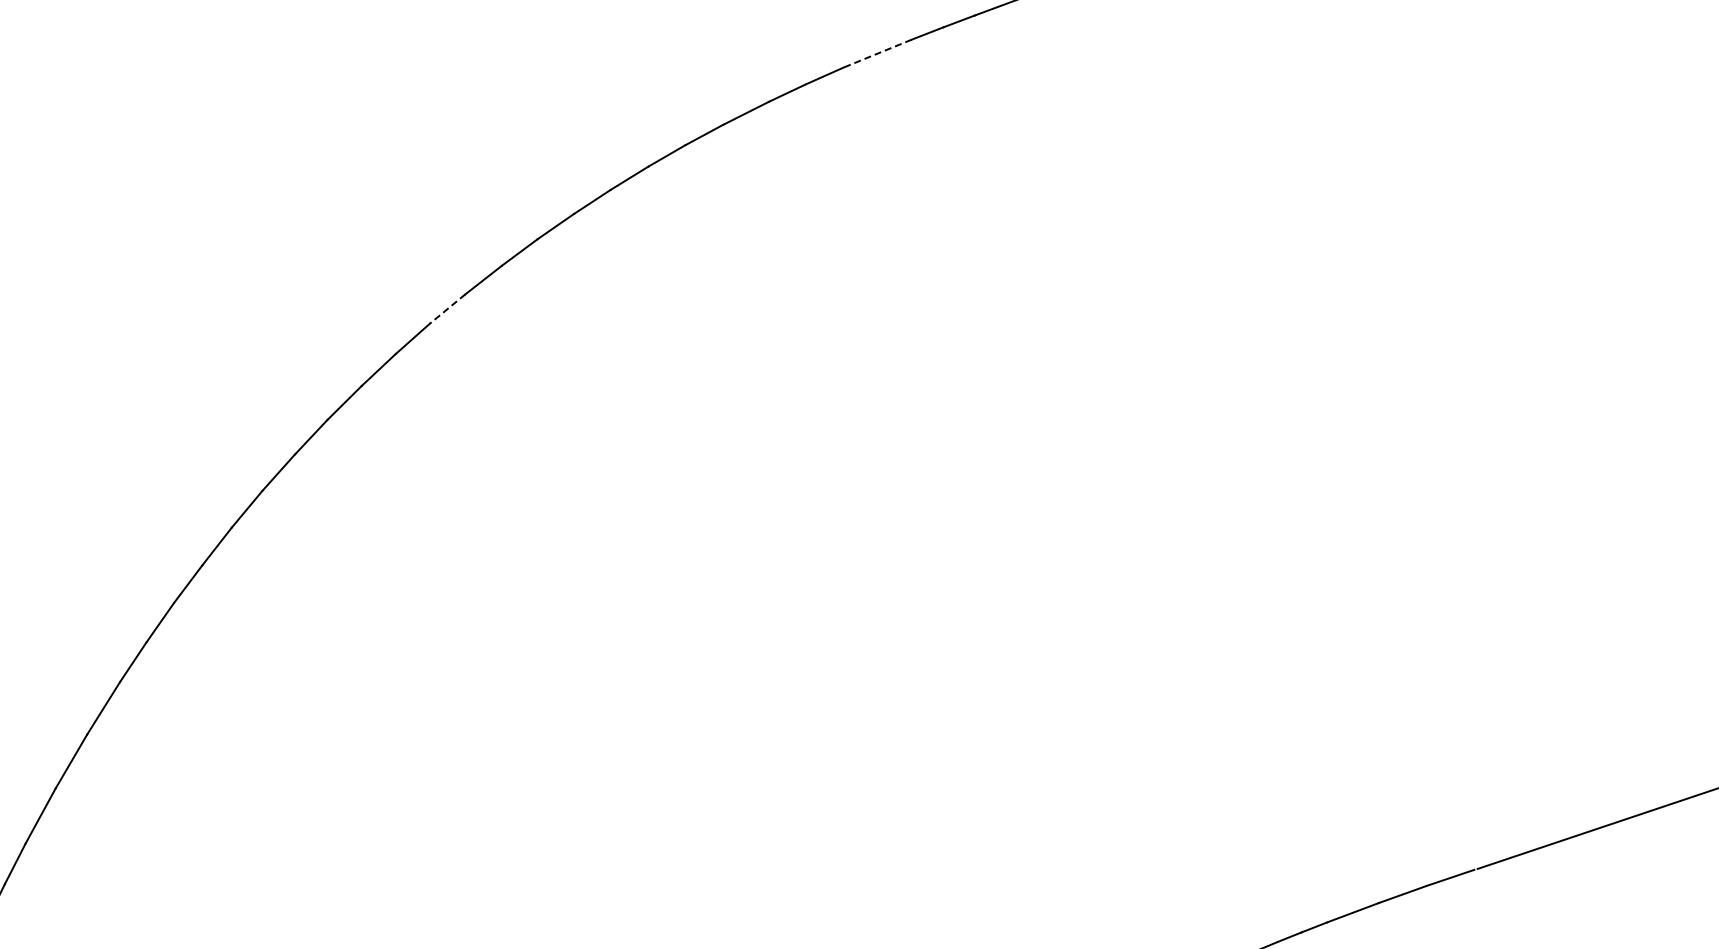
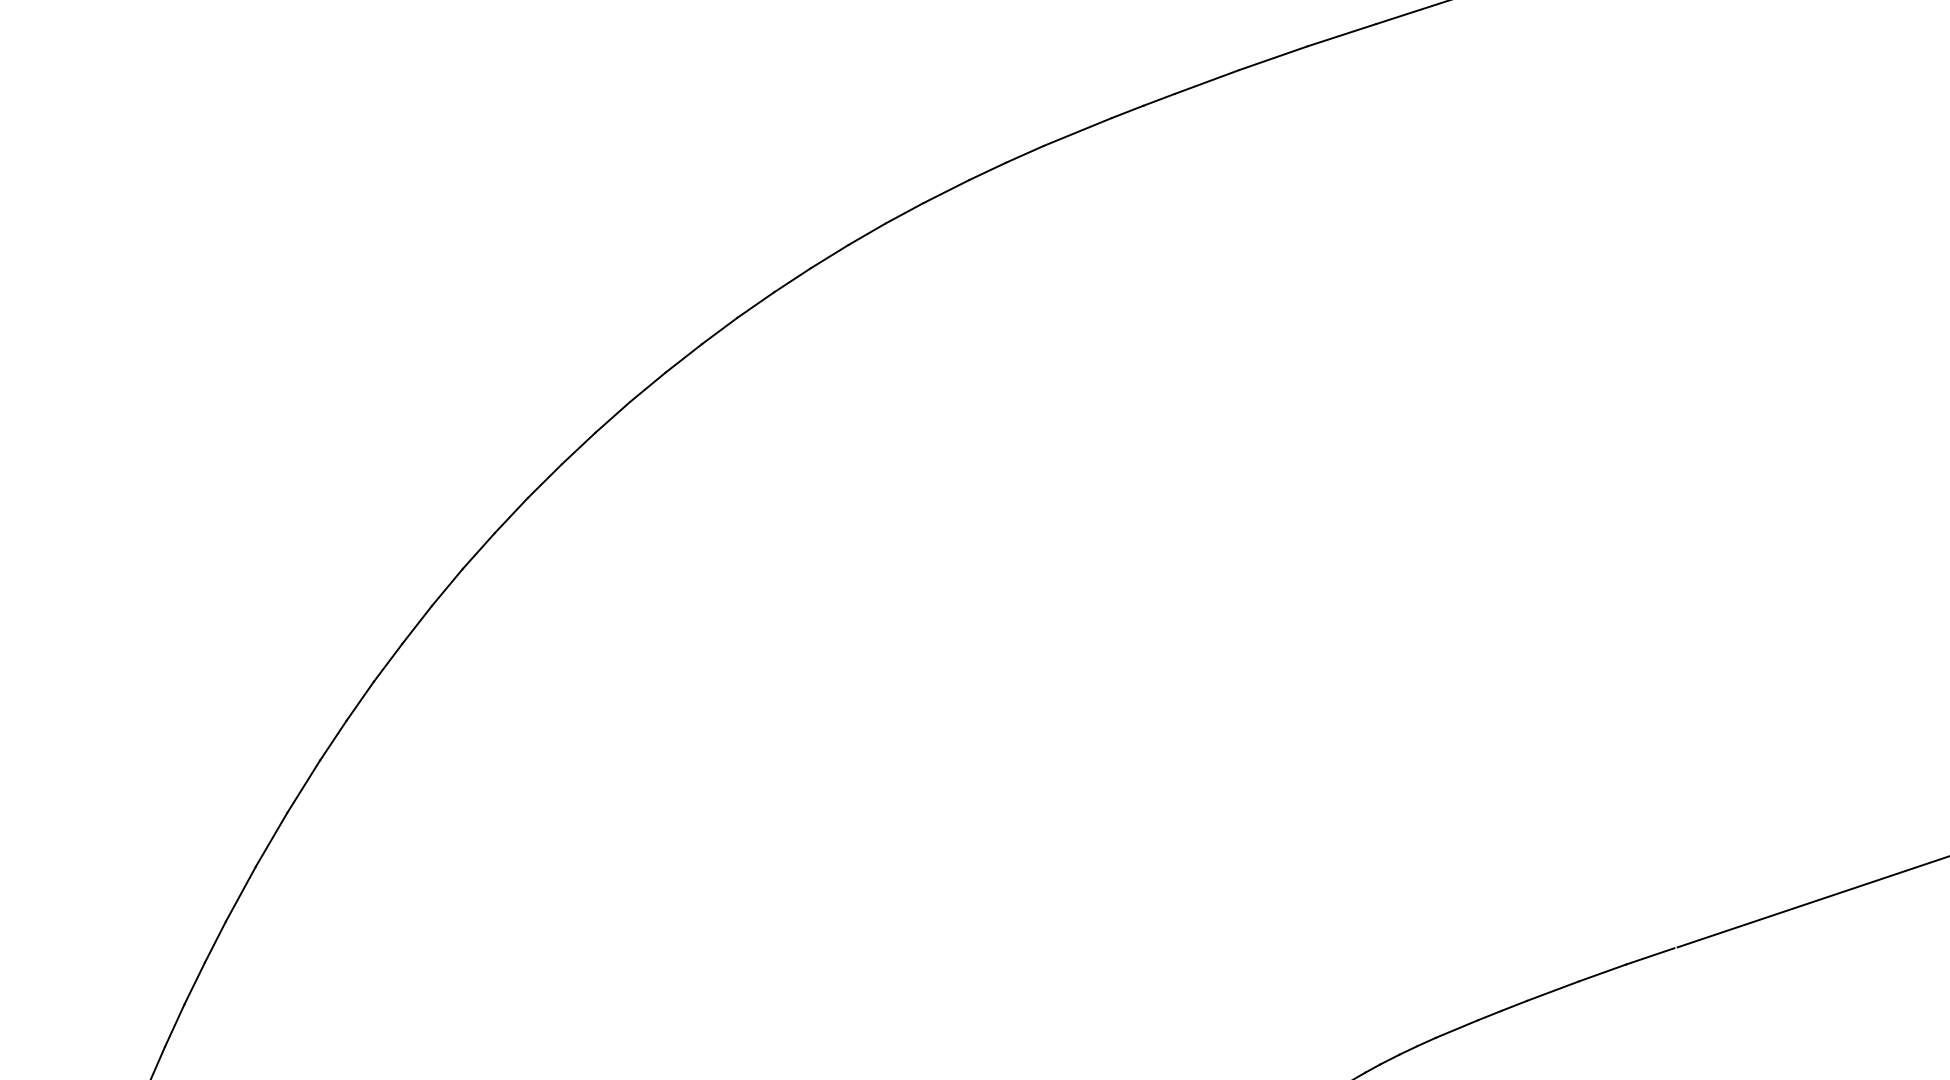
line: (877, 54) -> (1077, 132), dashed -> solid
line: (447, 309) -> (647, 387), dashed -> solid

